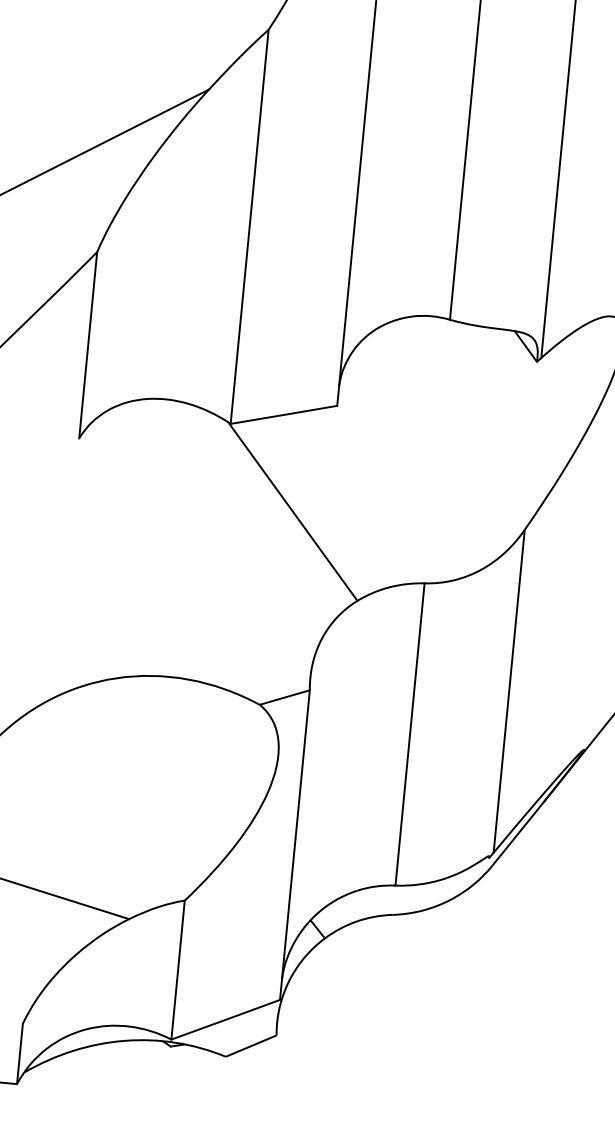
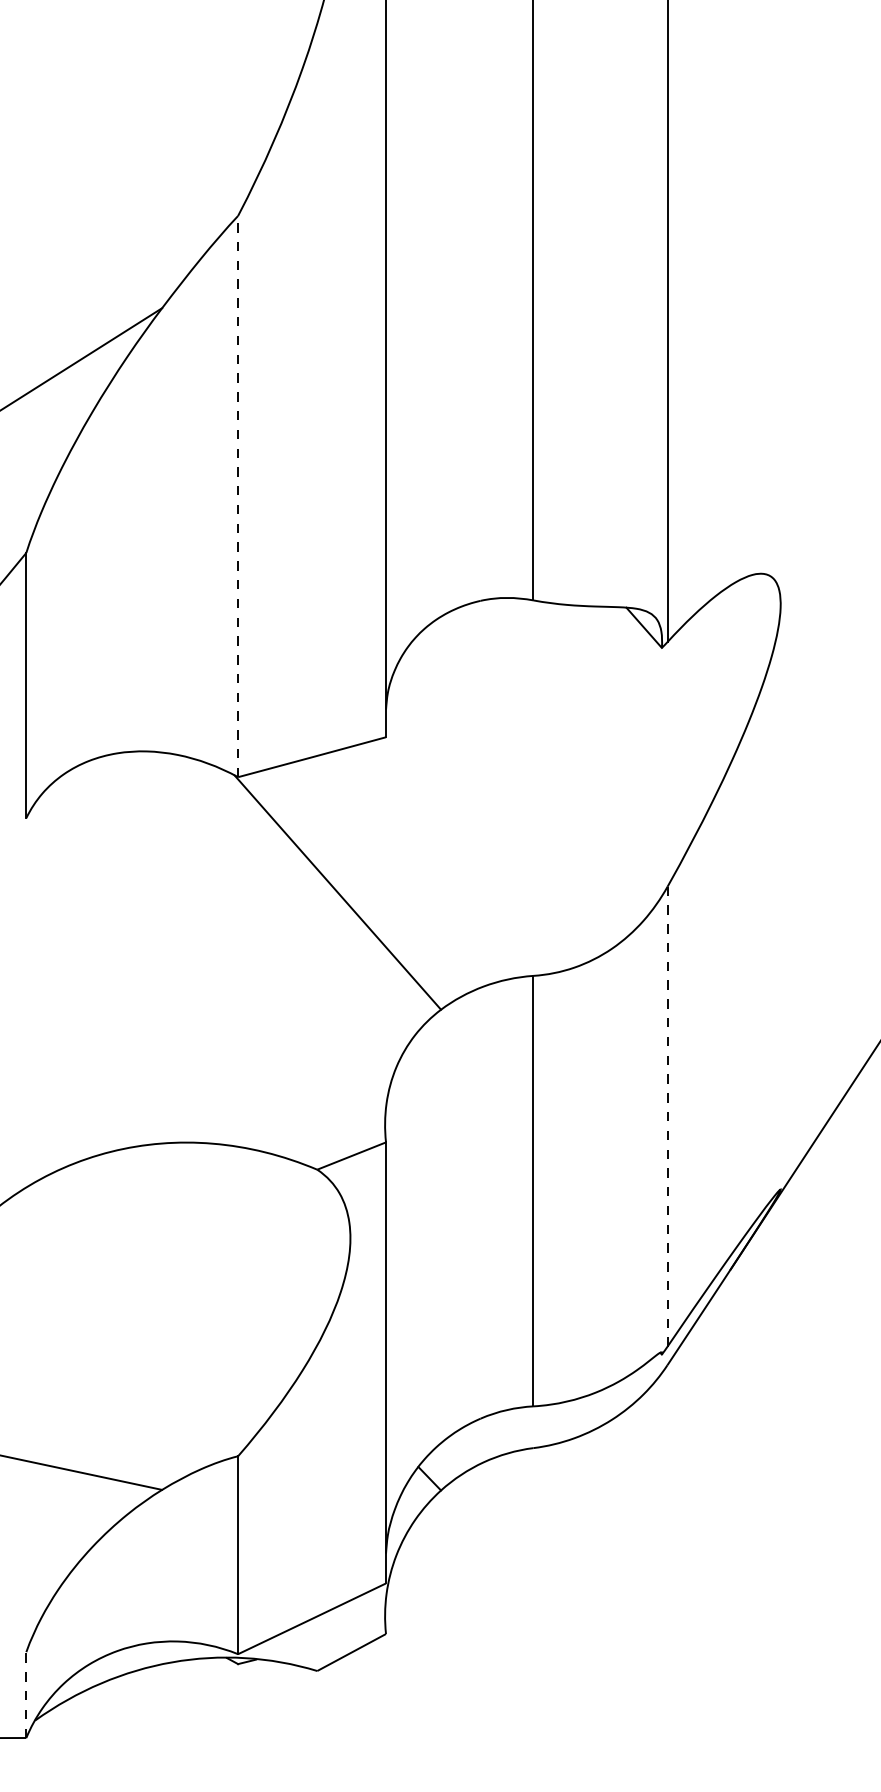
line: (249, 226) -> (238, 496), solid -> dashed
line: (509, 691) -> (667, 1116), solid -> dashed
line: (20, 1054) -> (26, 1695), solid -> dashed

